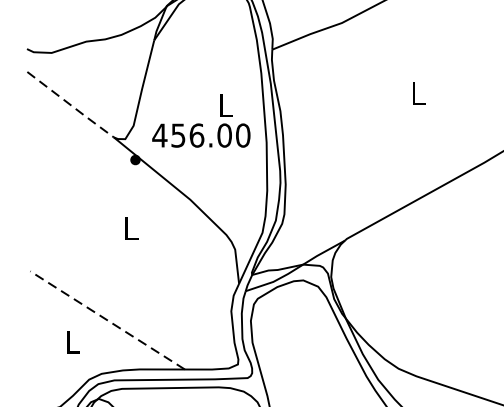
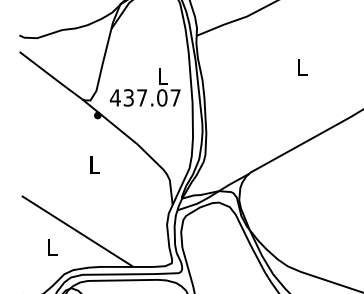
line: (71, 105) -> (51, 76), dashed -> solid
text: (211, 135) -> (152, 97), 456.00 -> 437.07
line: (107, 320) -> (77, 231), dashed -> solid

